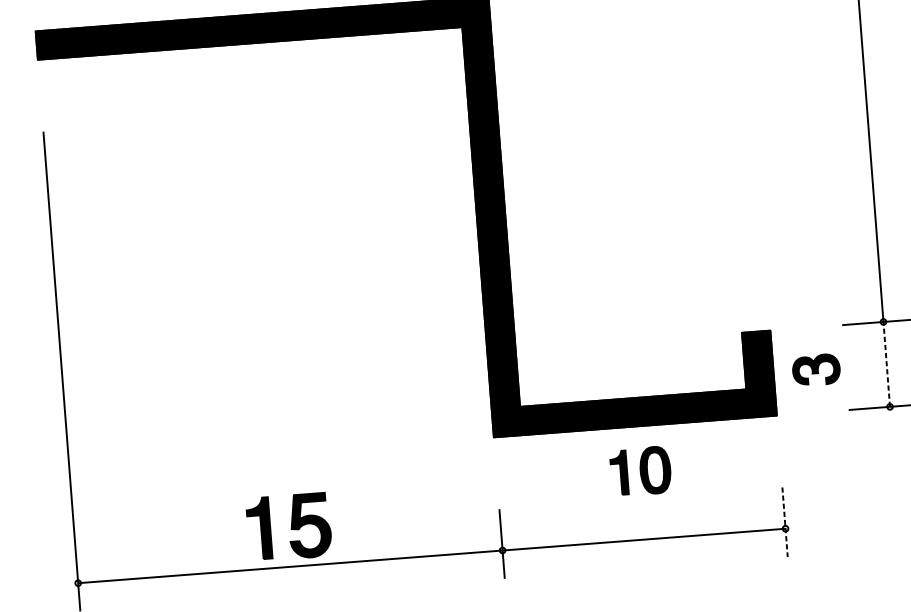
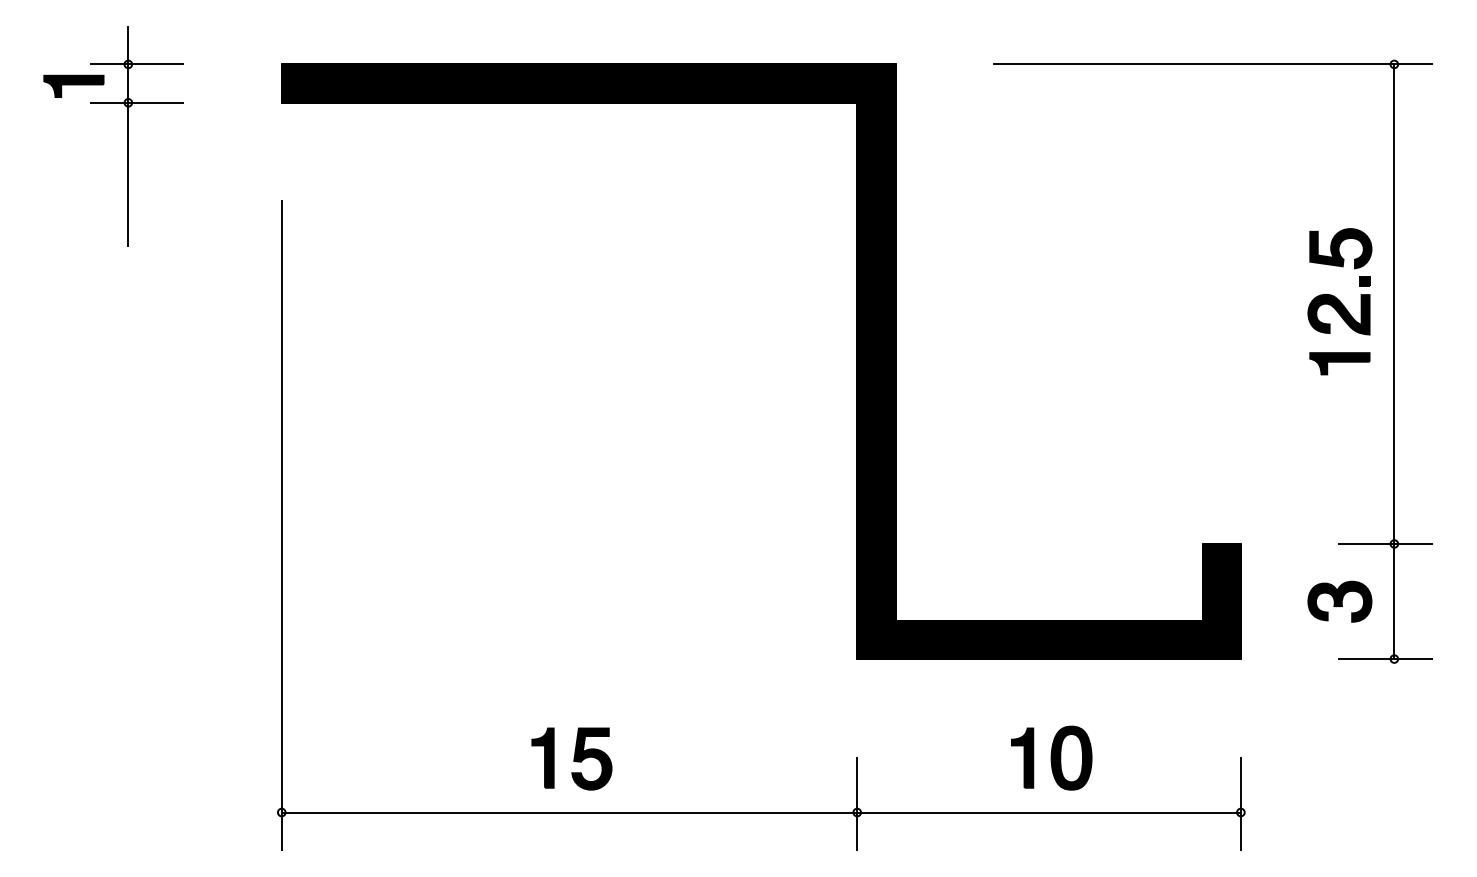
part: (829, 146) -> (1339, 301), added
line: (886, 364) -> (1394, 601), dashed -> solid
part: (816, 369) -> (1339, 601), moved
part: (640, 470) -> (1051, 757), moved
line: (784, 522) -> (1240, 804), dashed -> solid
part: (288, 526) -> (571, 758), size x0.71

